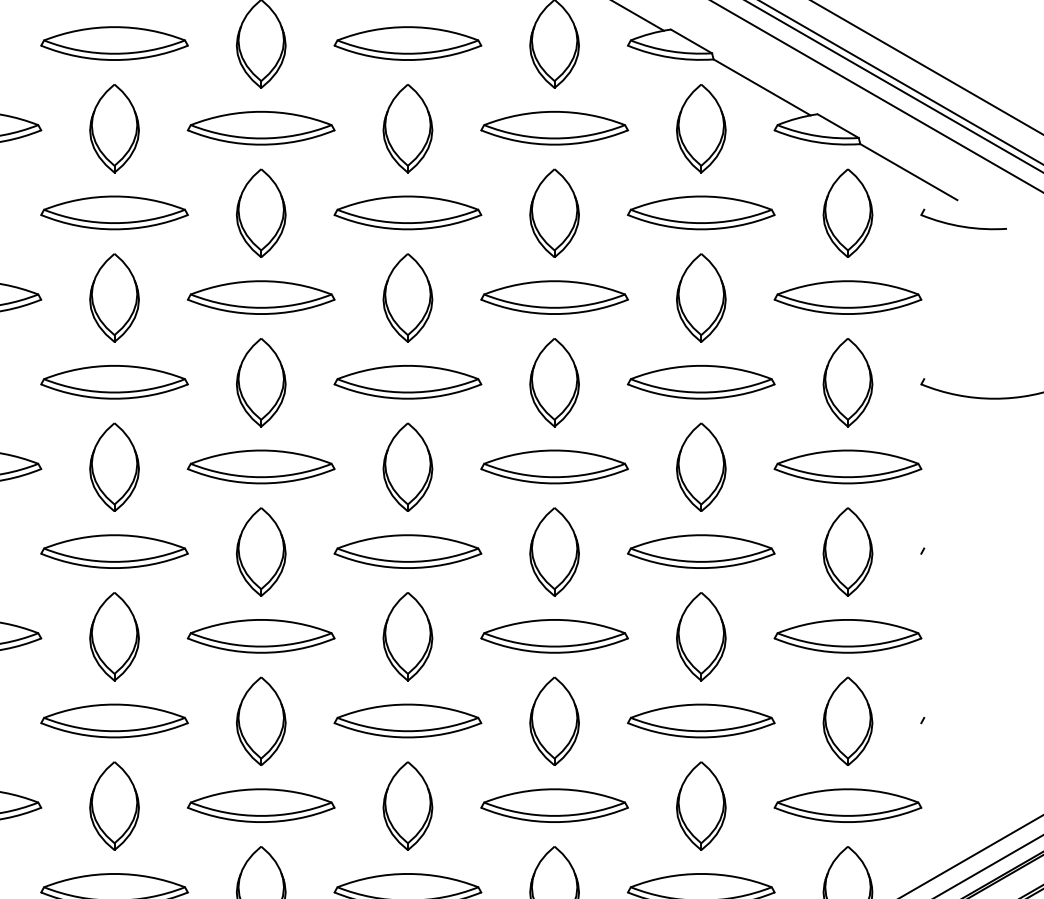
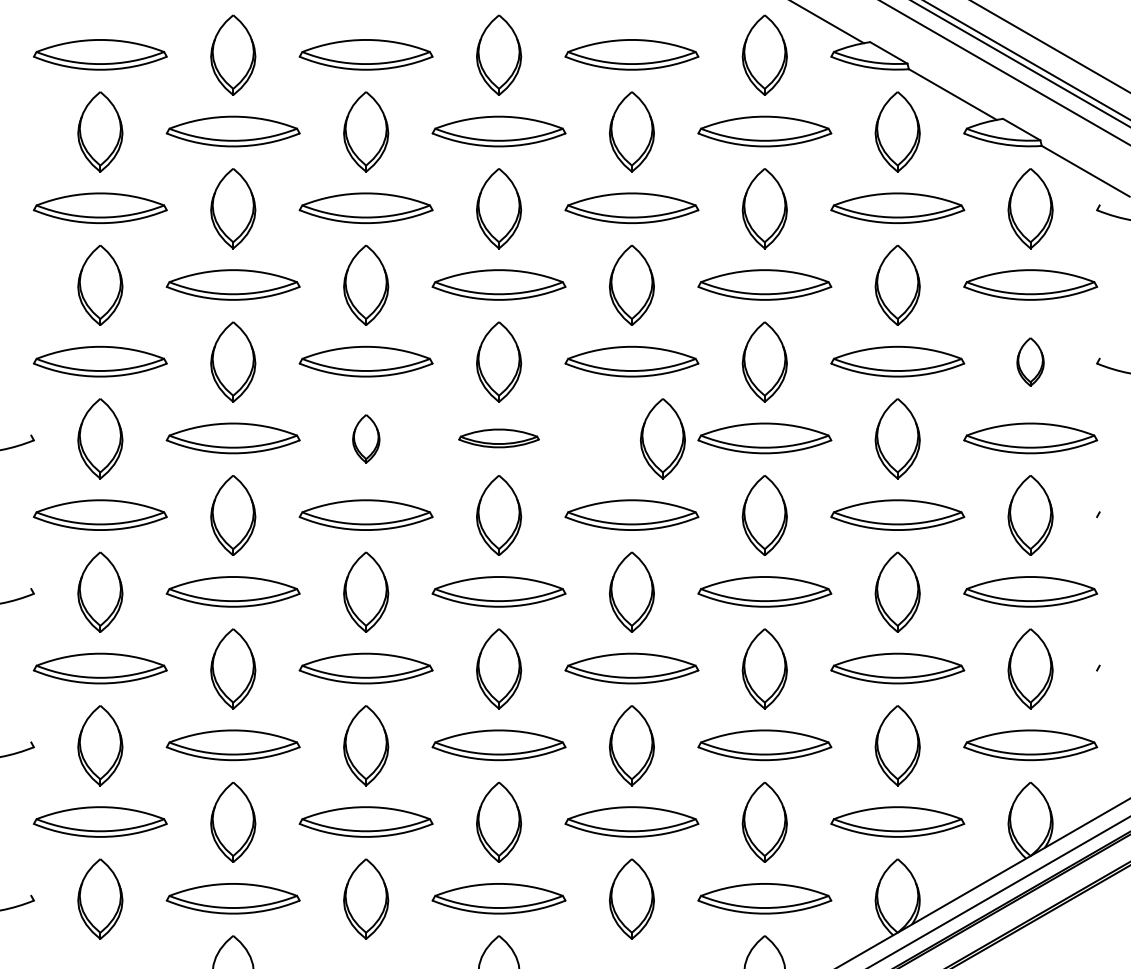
part: (847, 382) -> (1030, 361), size x0.6
part: (114, 467) -> (366, 438), size x0.6
part: (260, 467) -> (498, 438), size x0.6
part: (407, 467) -> (662, 438), moved

